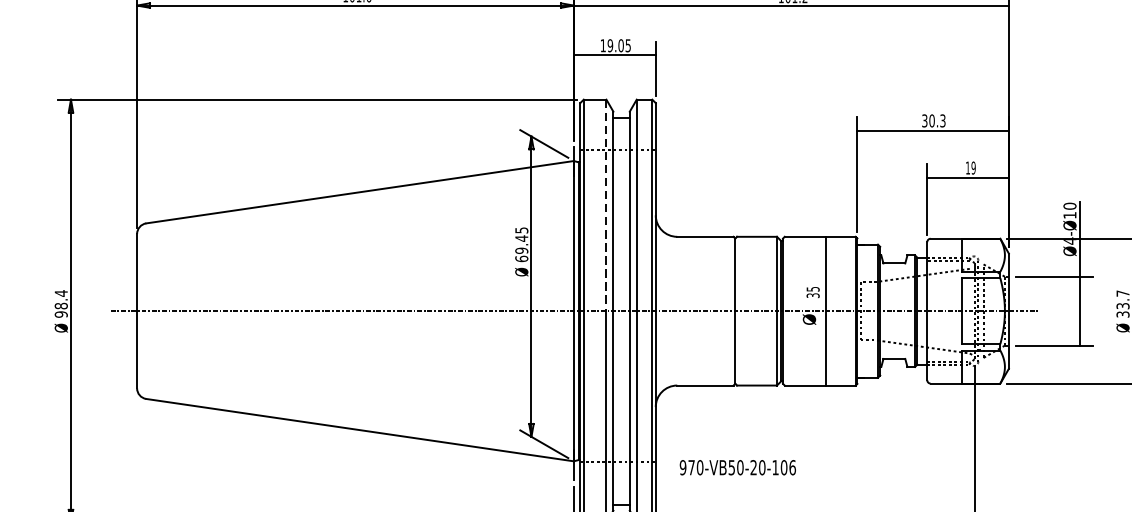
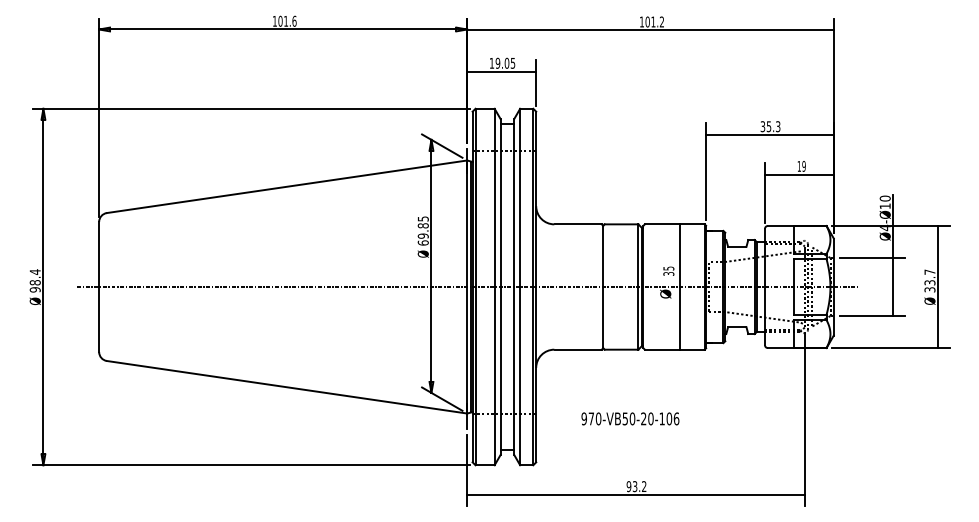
text: (931, 120) -> (768, 126), 30.3 -> 35.3
line: (606, 206) -> (494, 198), dashed -> solid
text: (520, 238) -> (422, 225), 69.45 -> 69.85
text: (737, 467) -> (630, 418), moved

